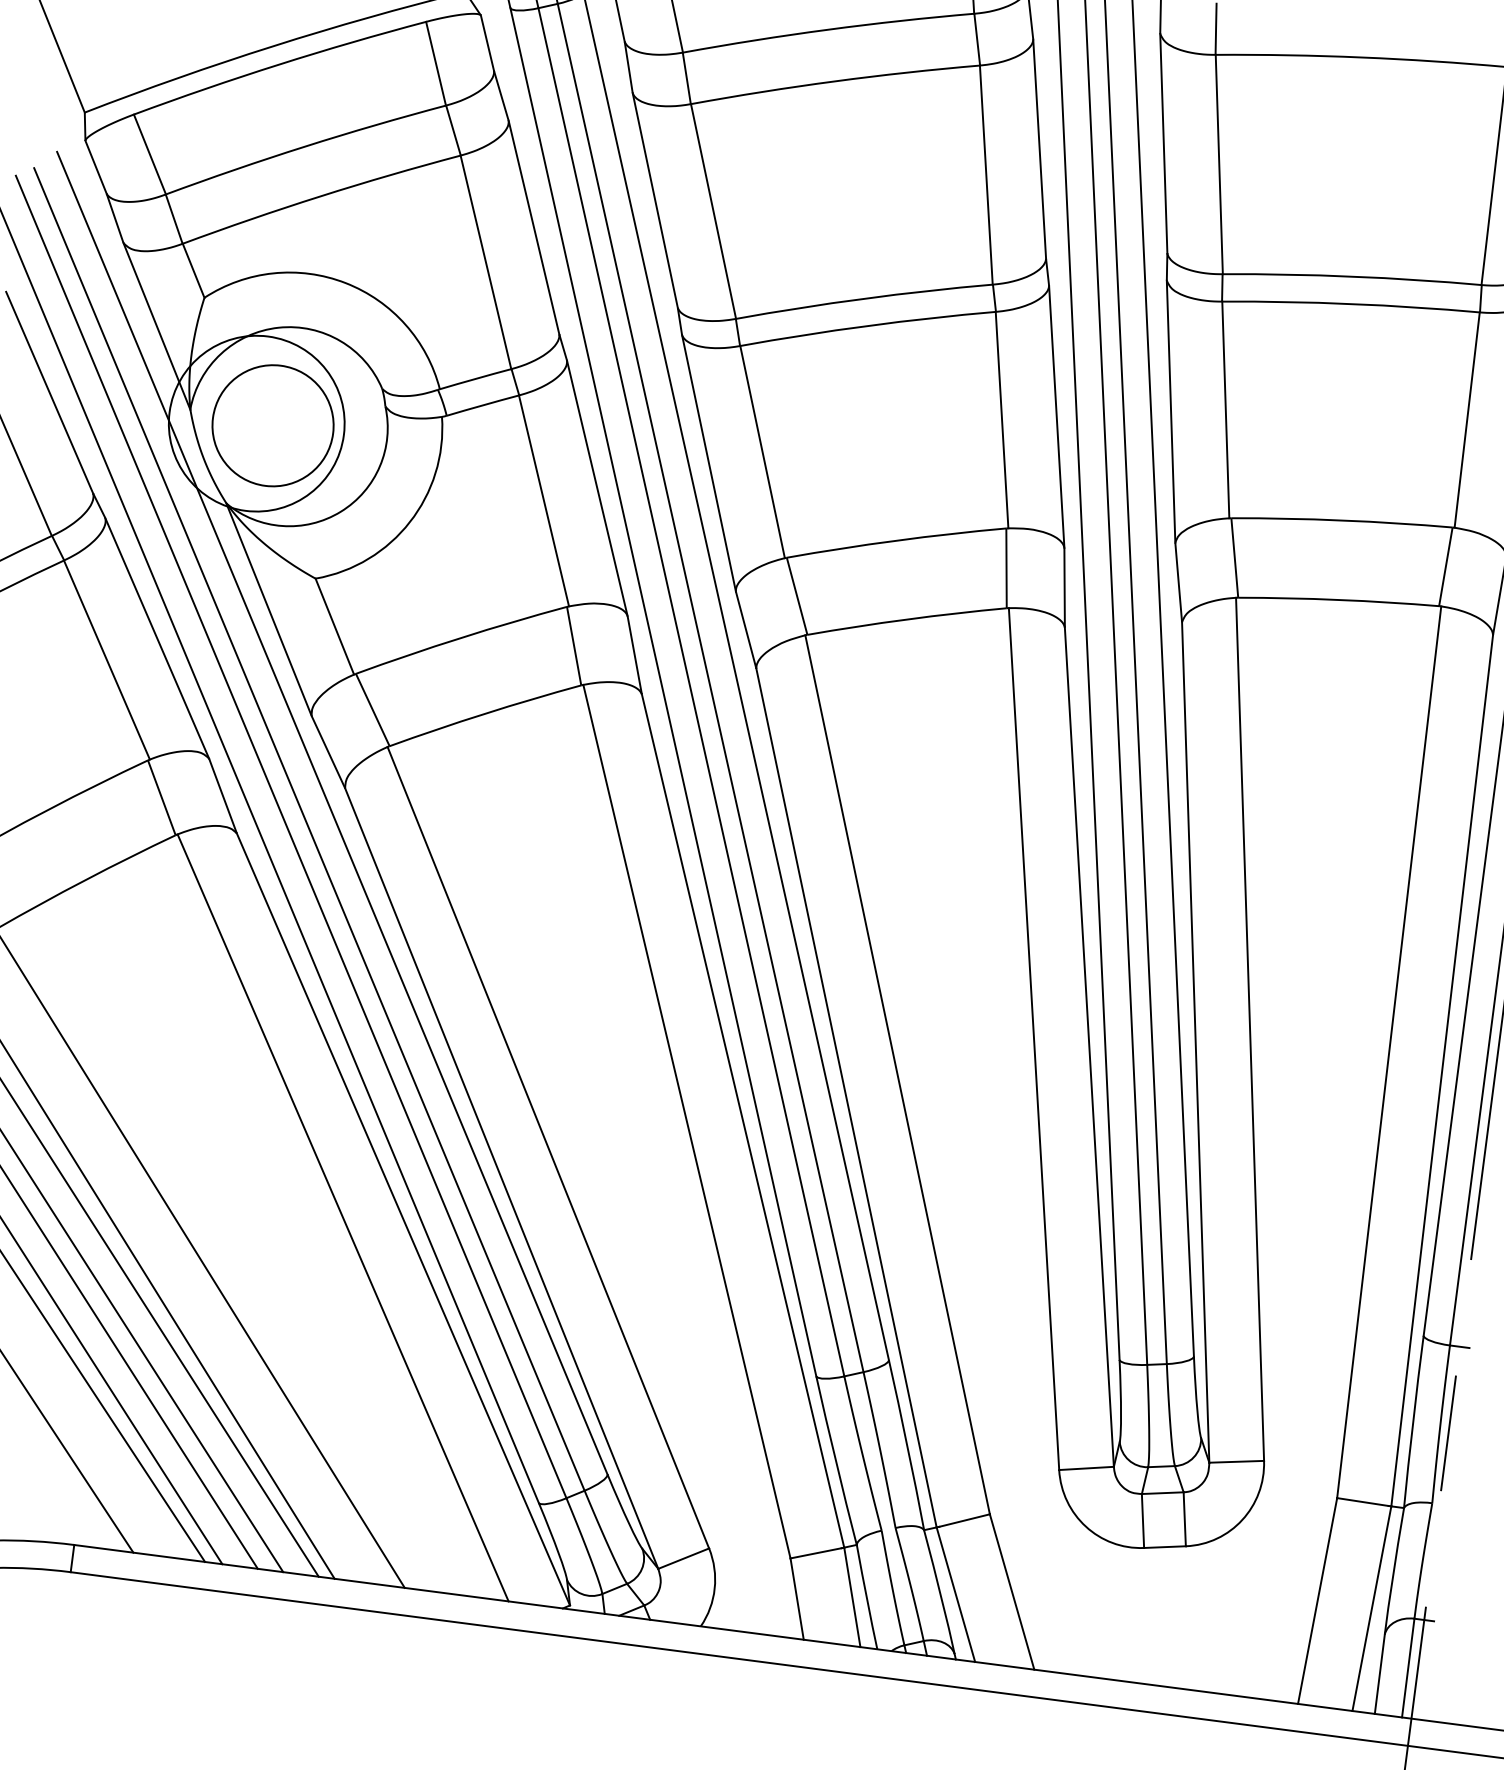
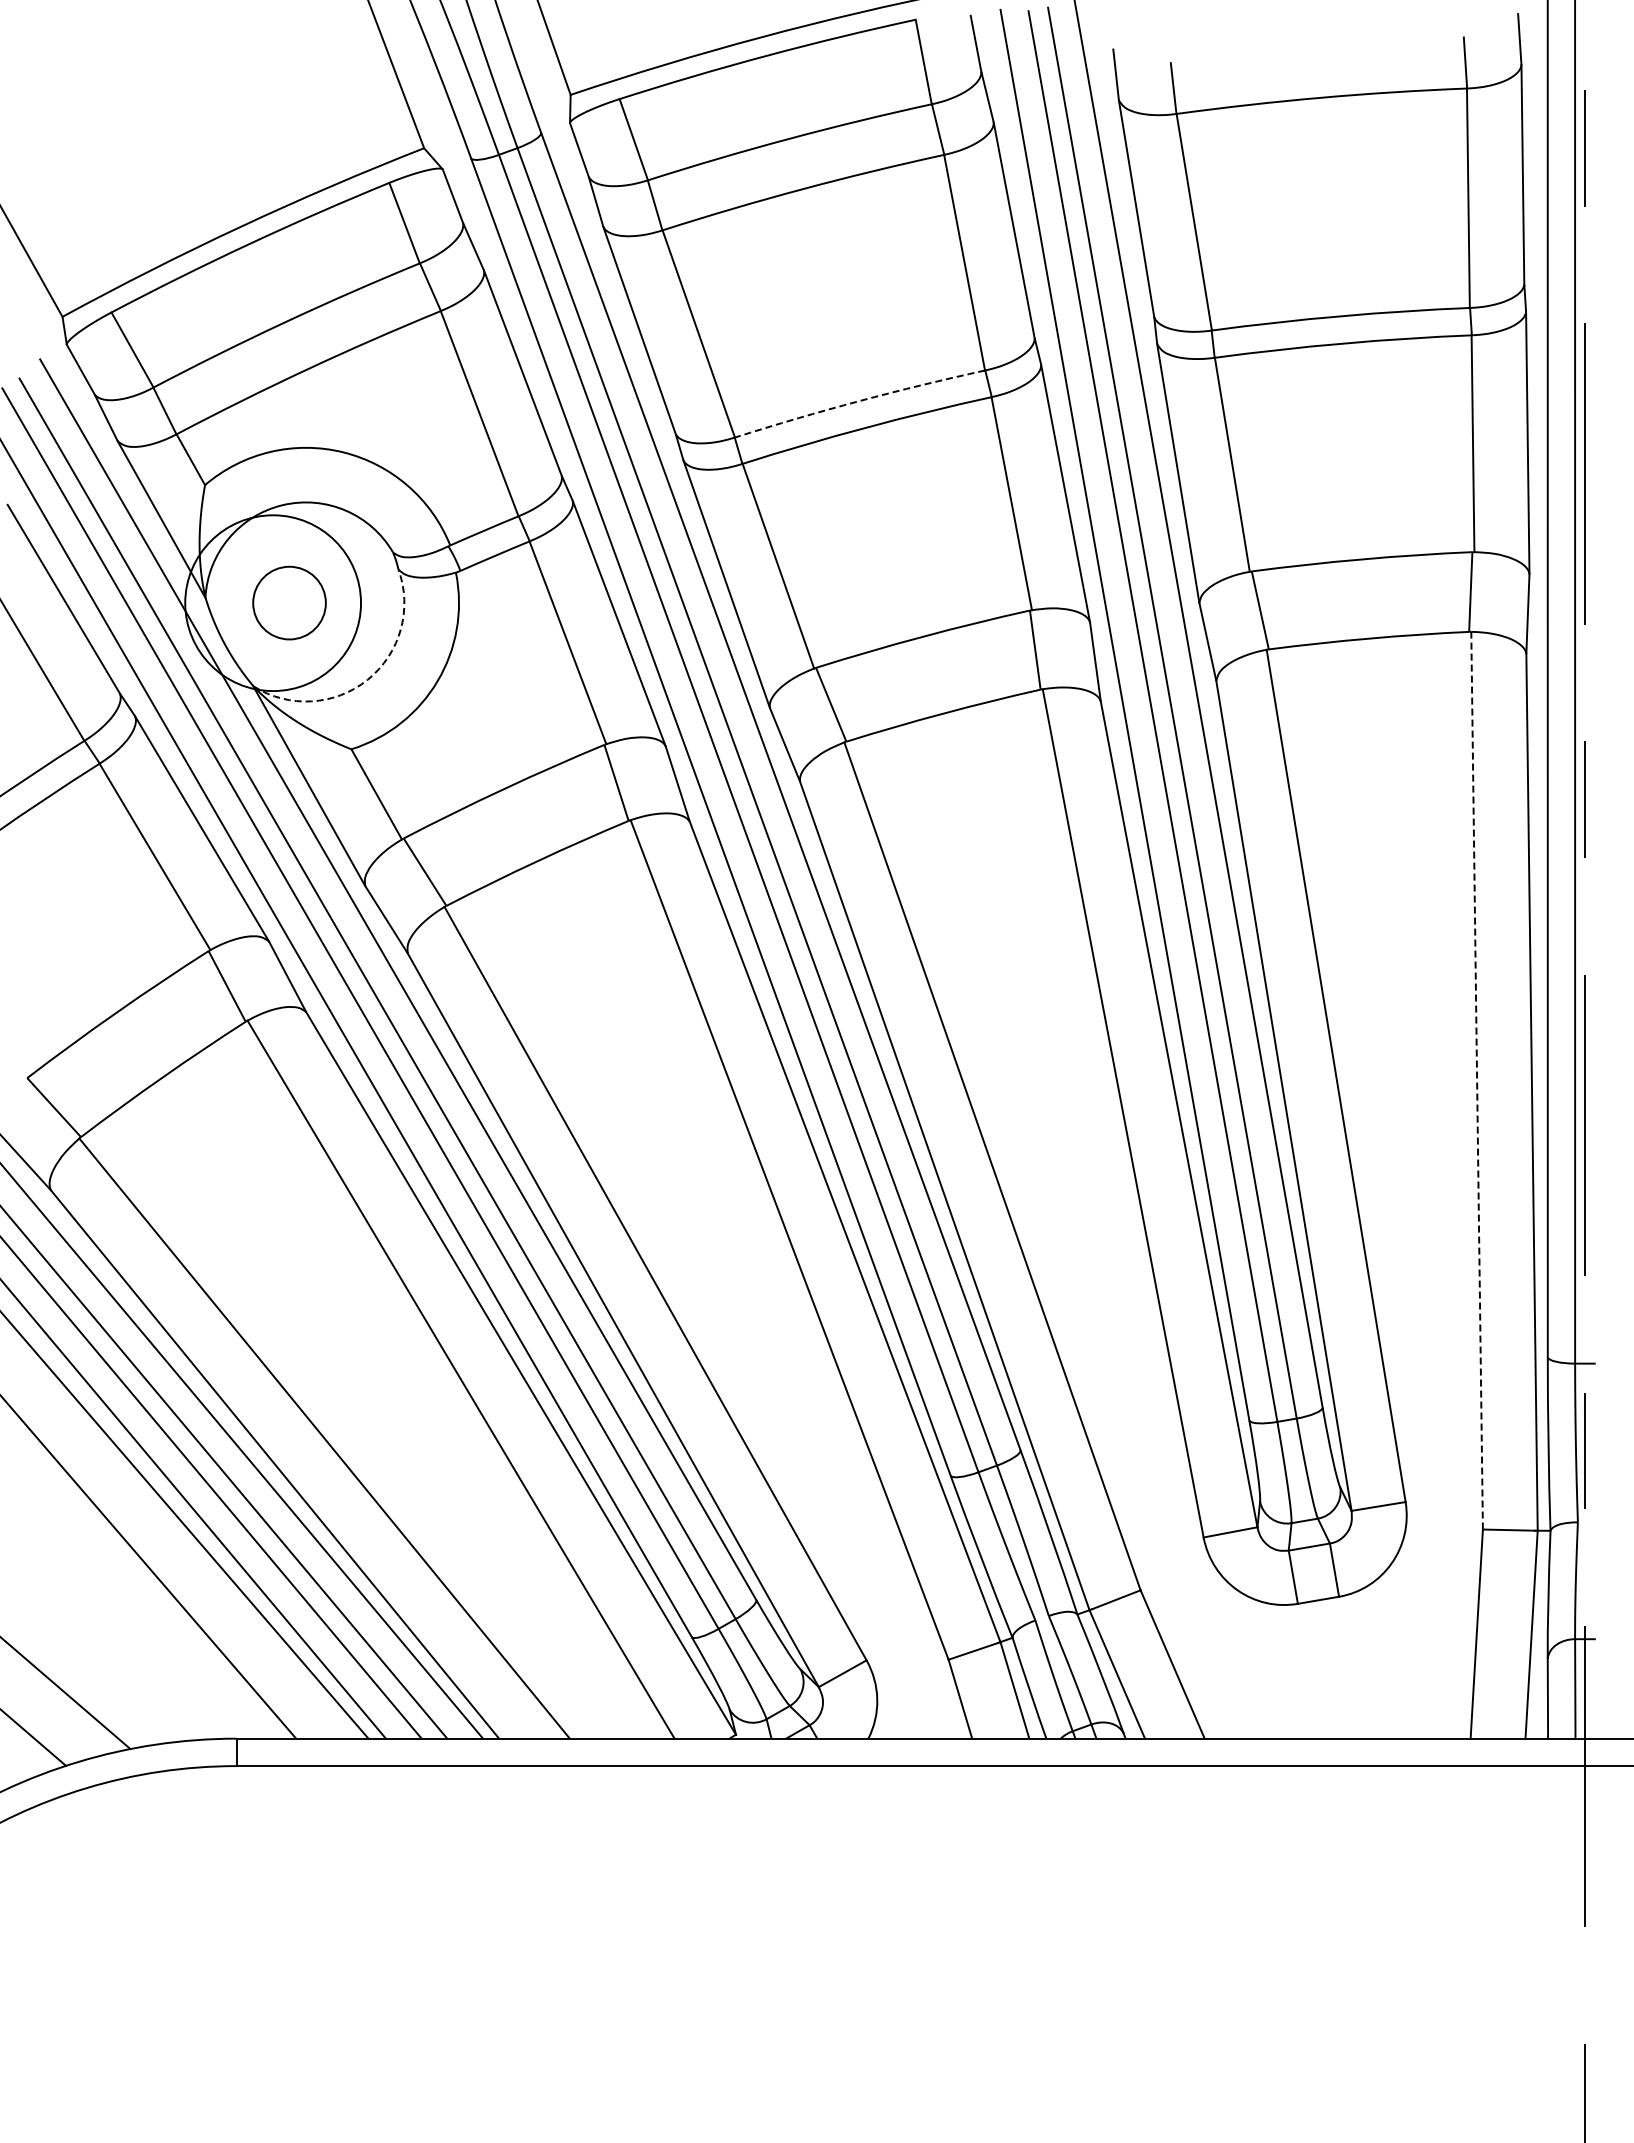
arc: (864, 299) -> (859, 401), solid -> dashed
circle: (273, 425) -> (289, 602), size x0.6
arc: (340, 511) -> (367, 679), solid -> dashed
line: (1389, 1052) -> (1477, 1080), solid -> dashed

